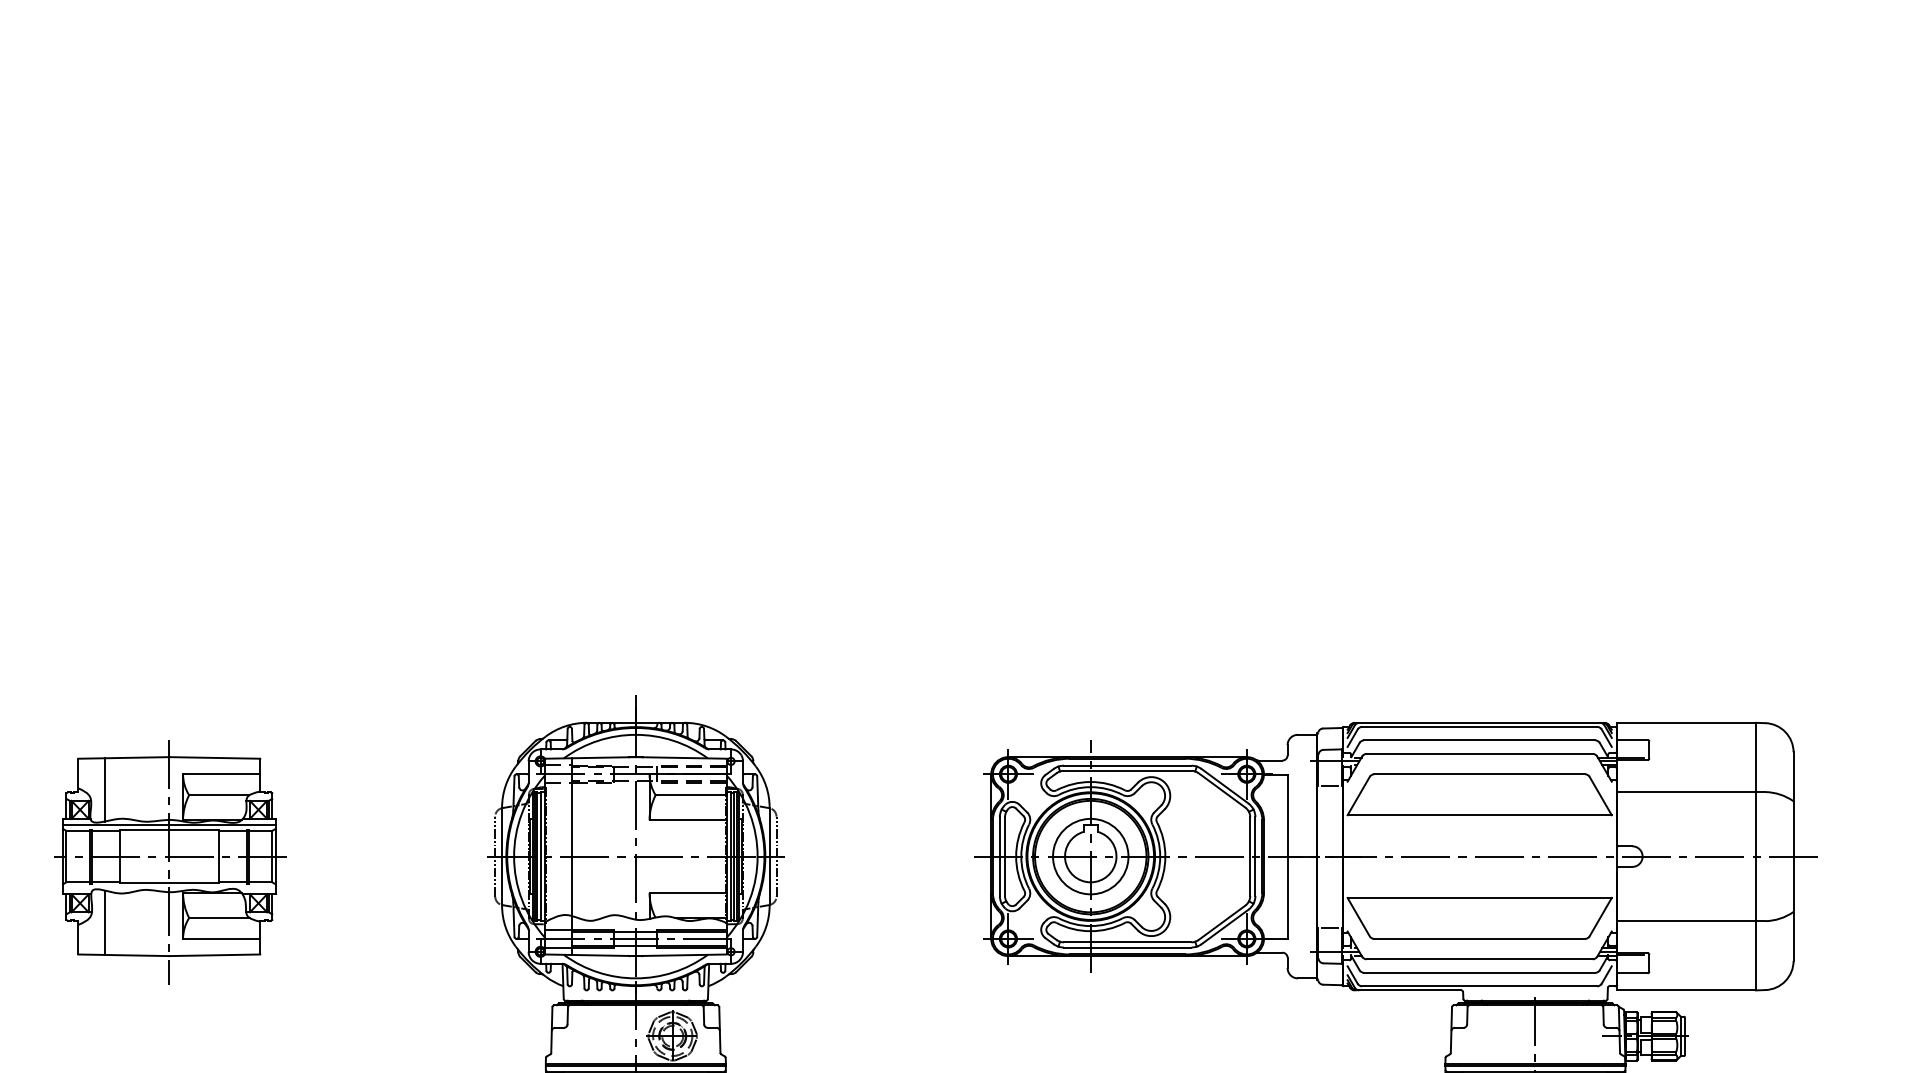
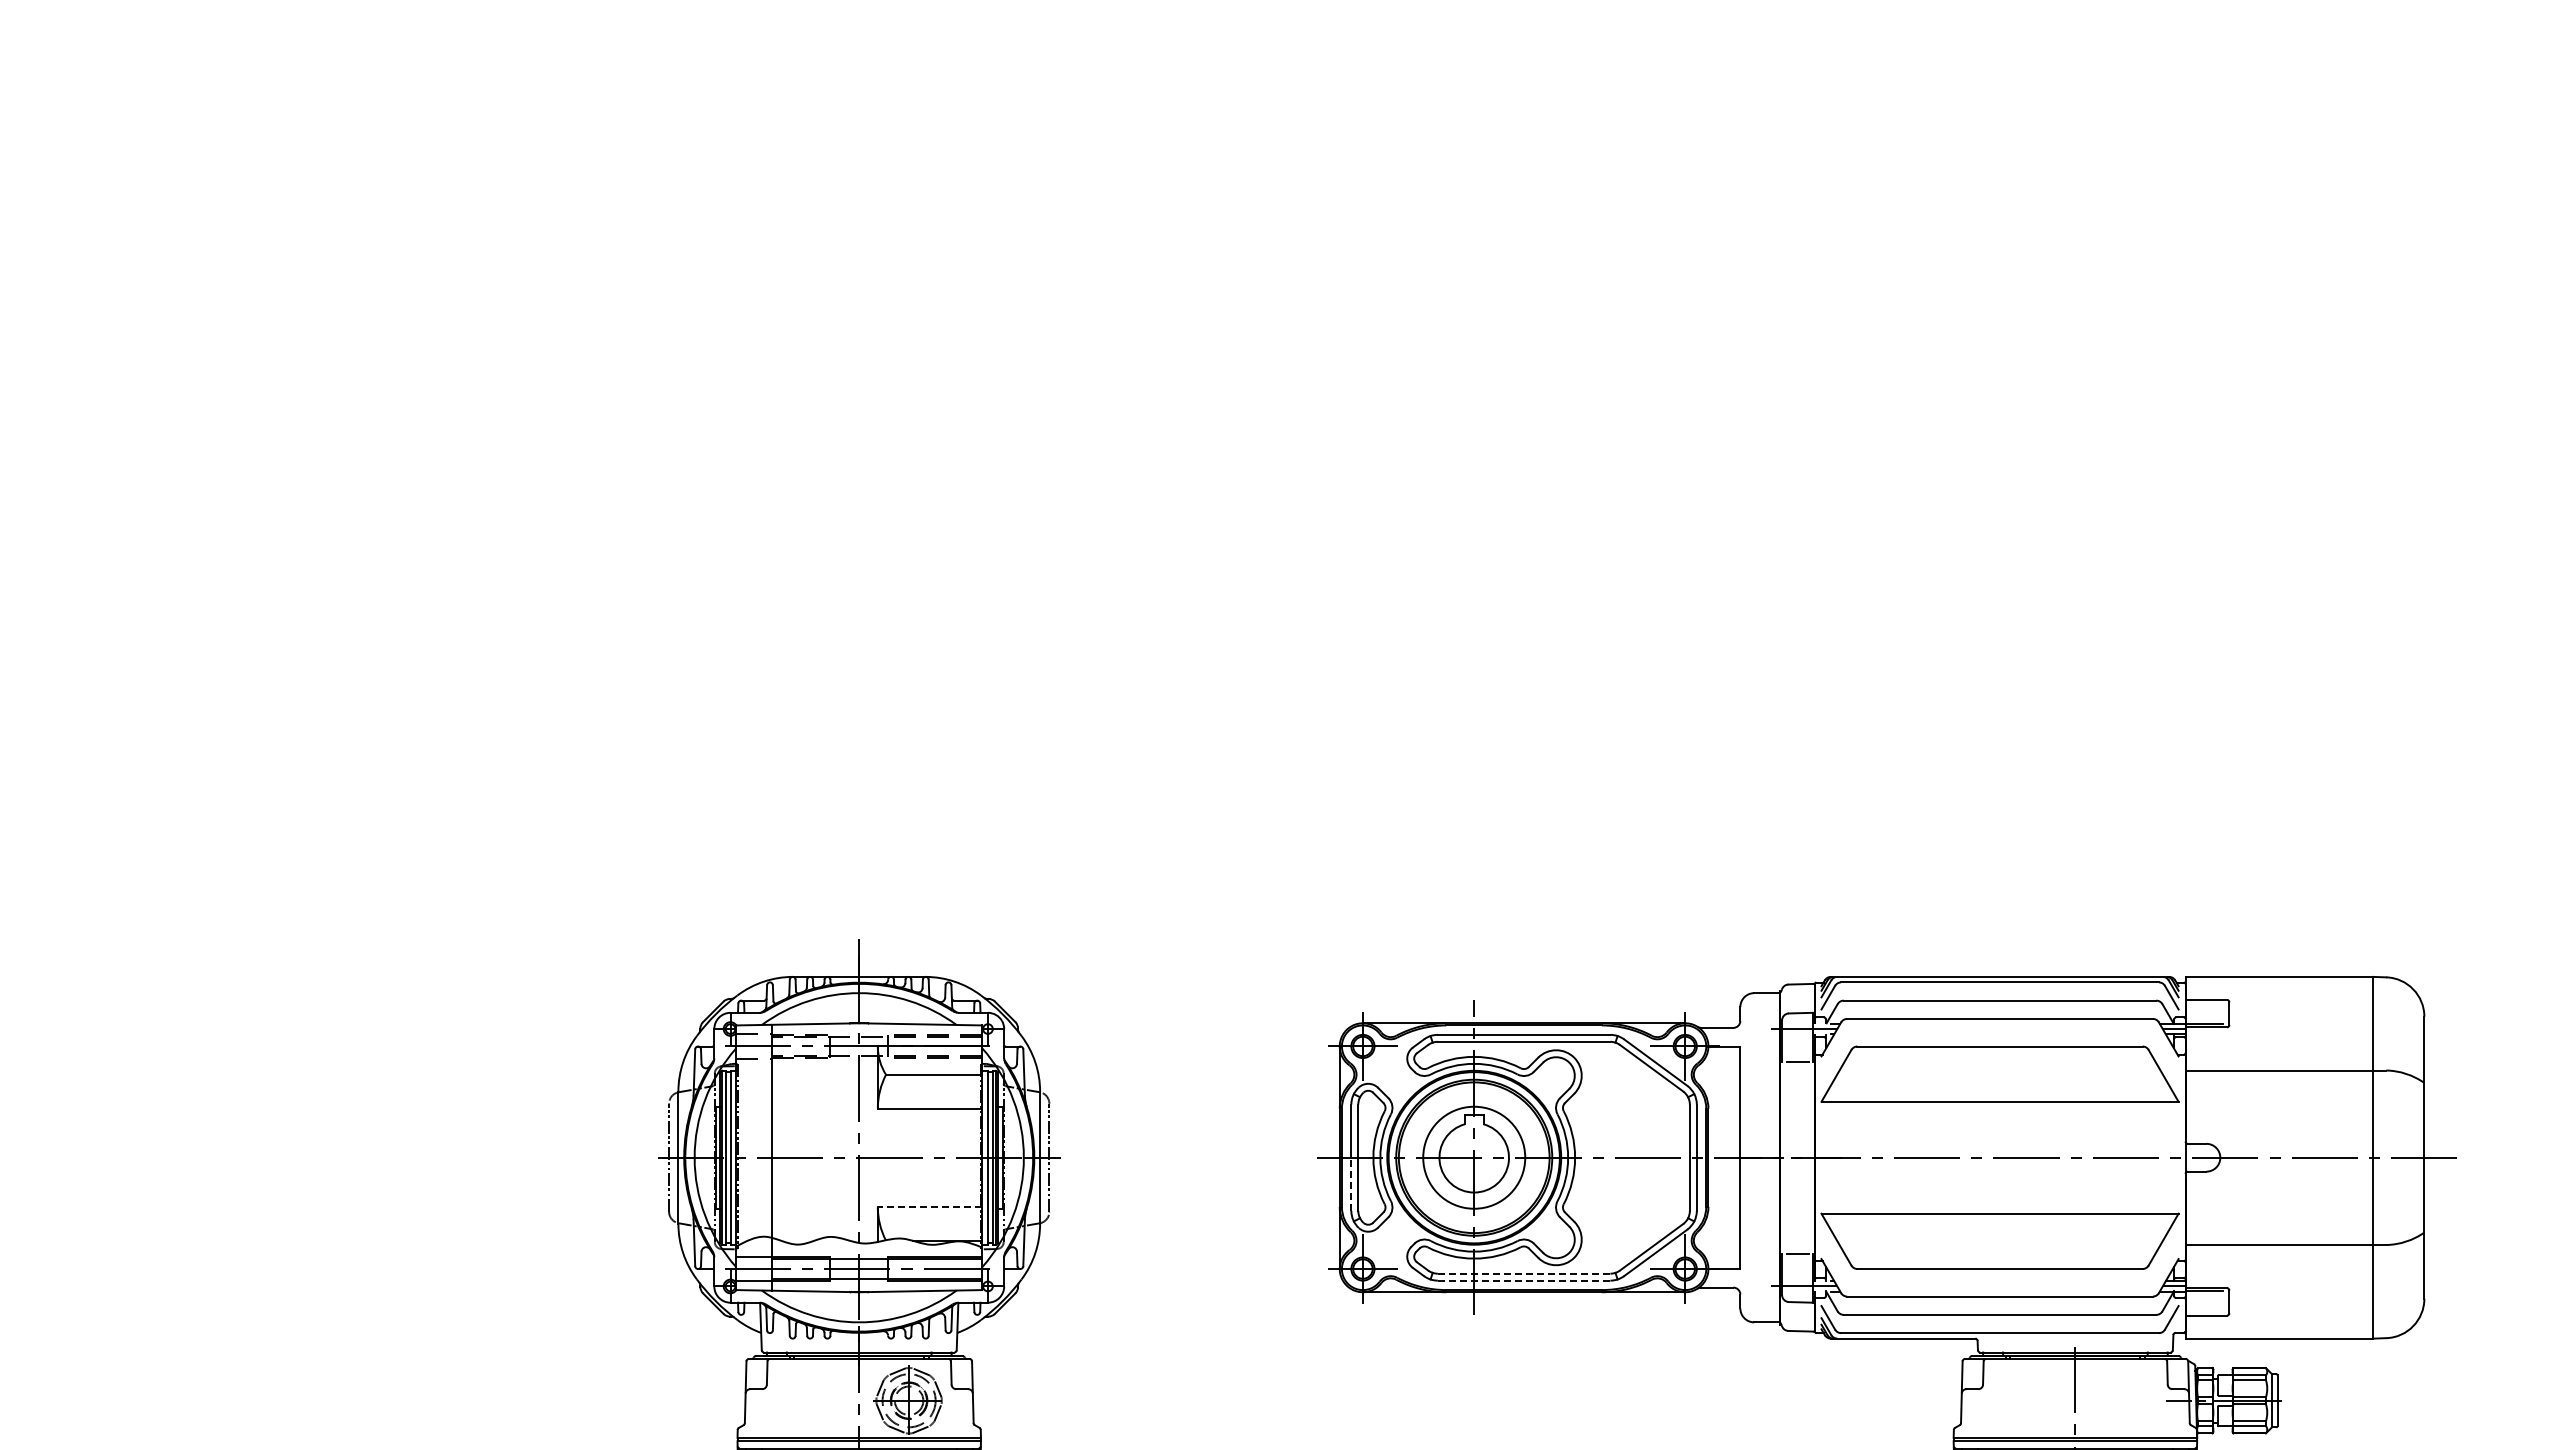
part: (170, 862) -> (229, 1165), removed
line: (999, 876) -> (1351, 1184), solid -> dashed
line: (687, 892) -> (929, 1206), solid -> dashed
line: (1127, 942) -> (1524, 1273), solid -> dashed
line: (1127, 947) -> (1524, 1280), solid -> dashed

